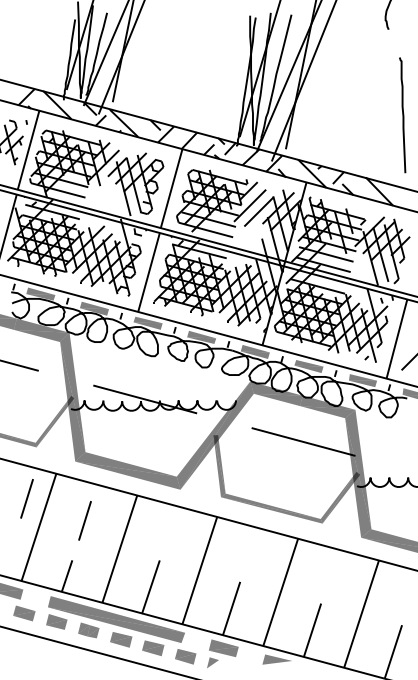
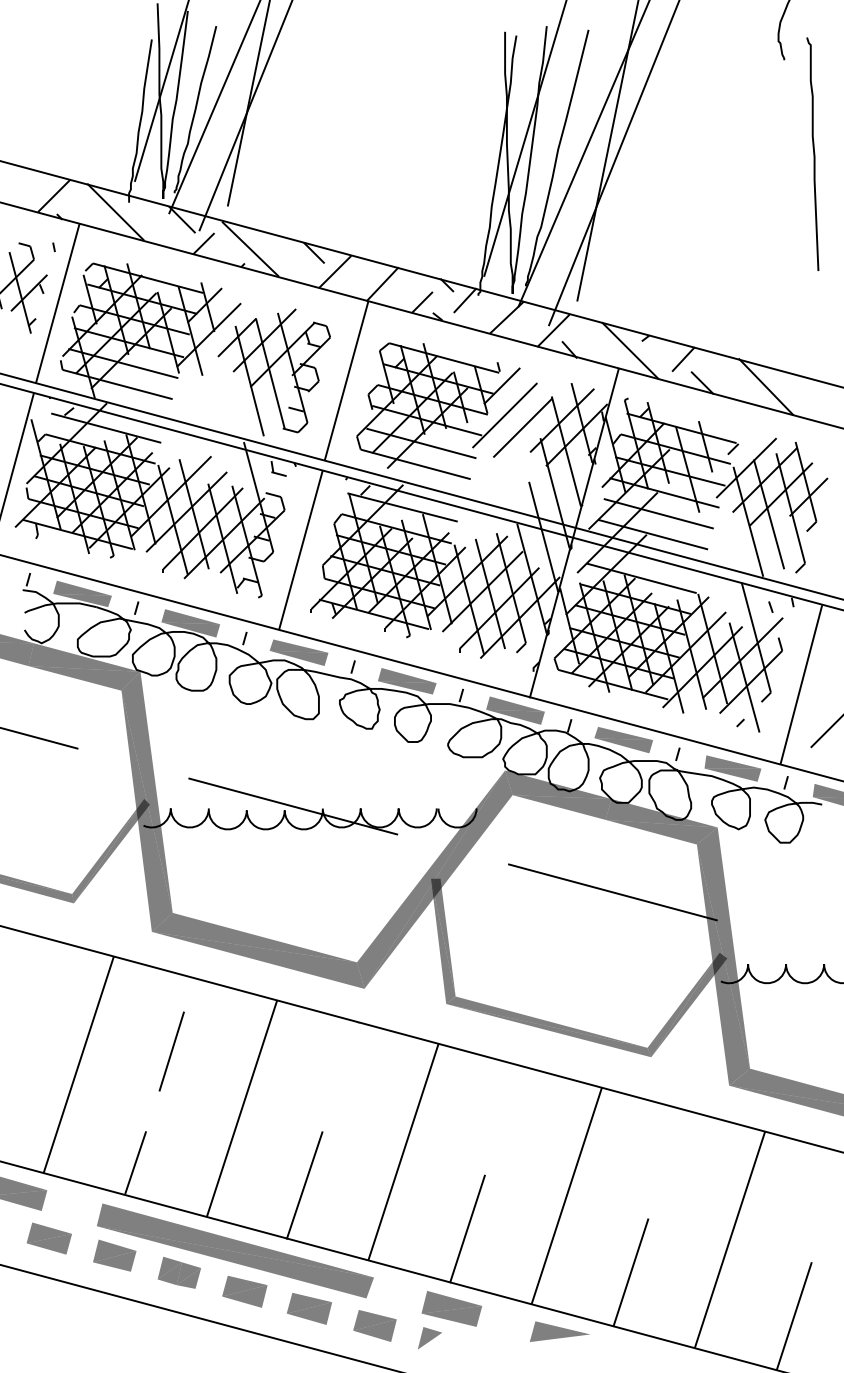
line: (402, 115) -> (812, 154), moved
line: (26, 498) -> (53, 1006), removed

